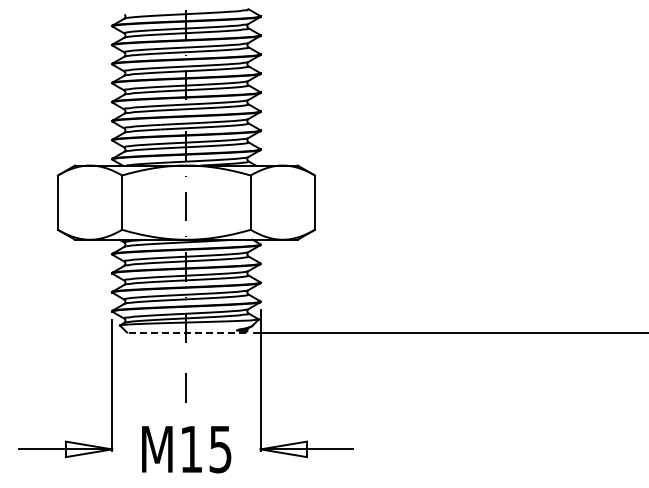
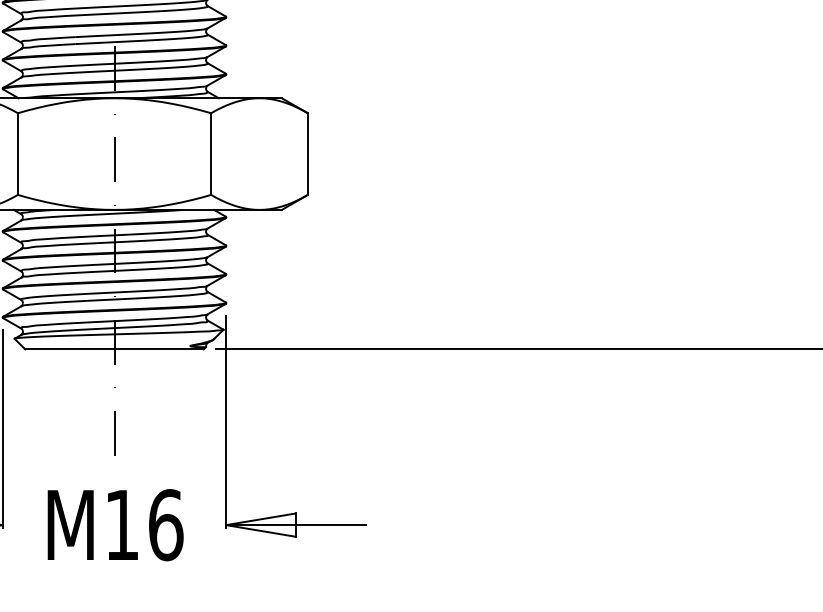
line: (185, 332) -> (113, 349), dashed -> solid
text: (220, 449) -> (165, 525), M15 -> M16

